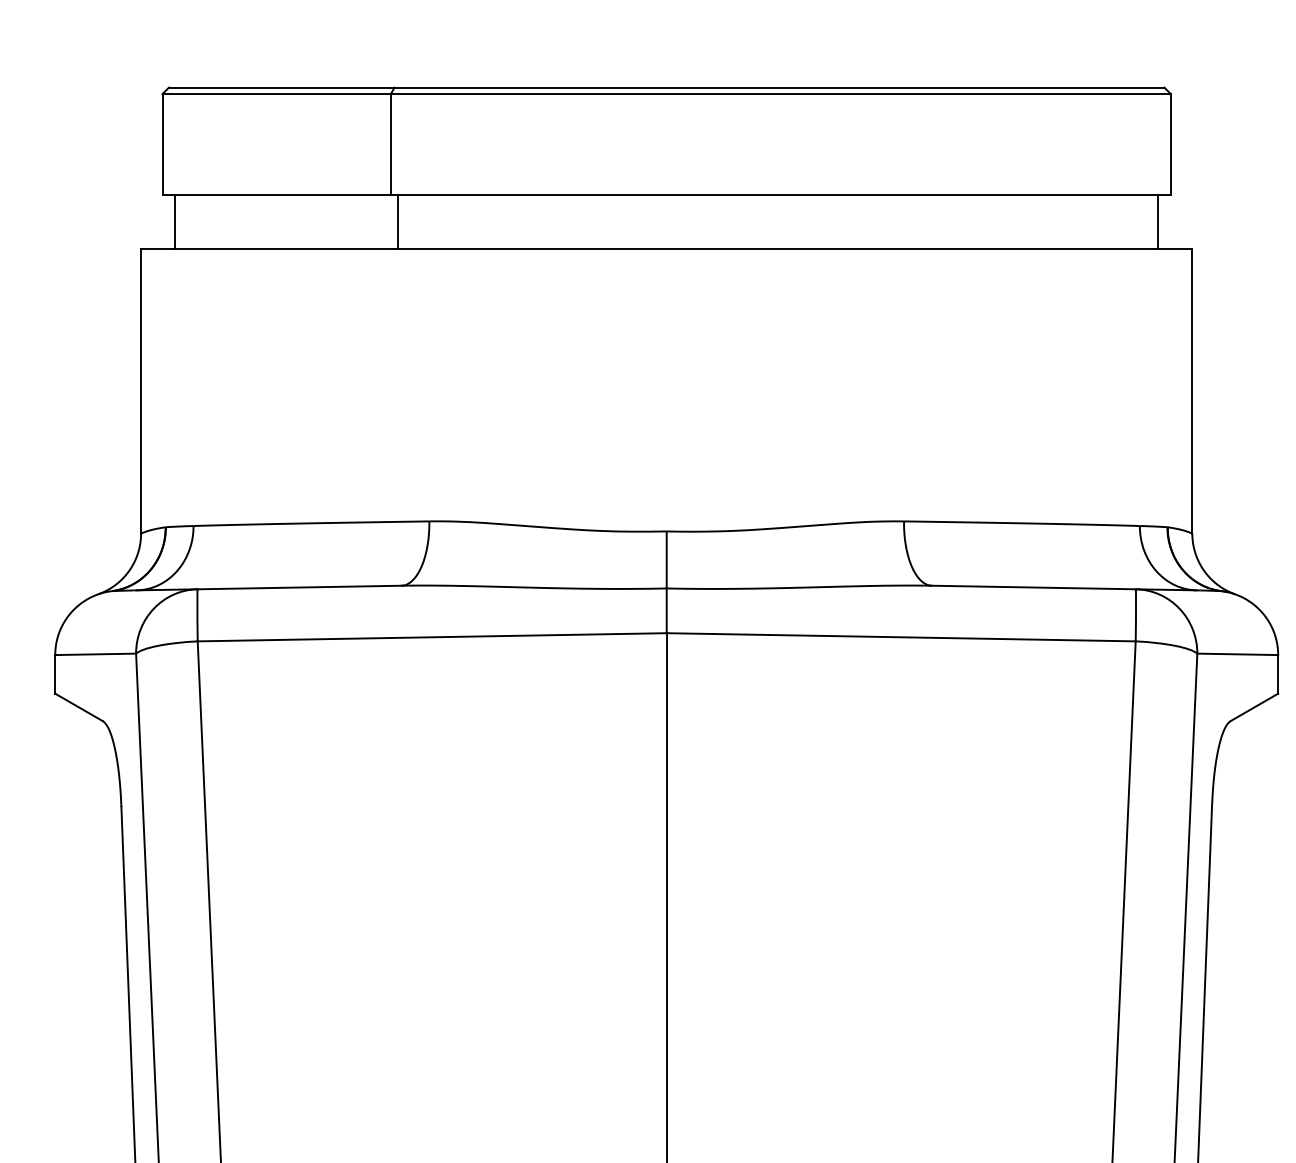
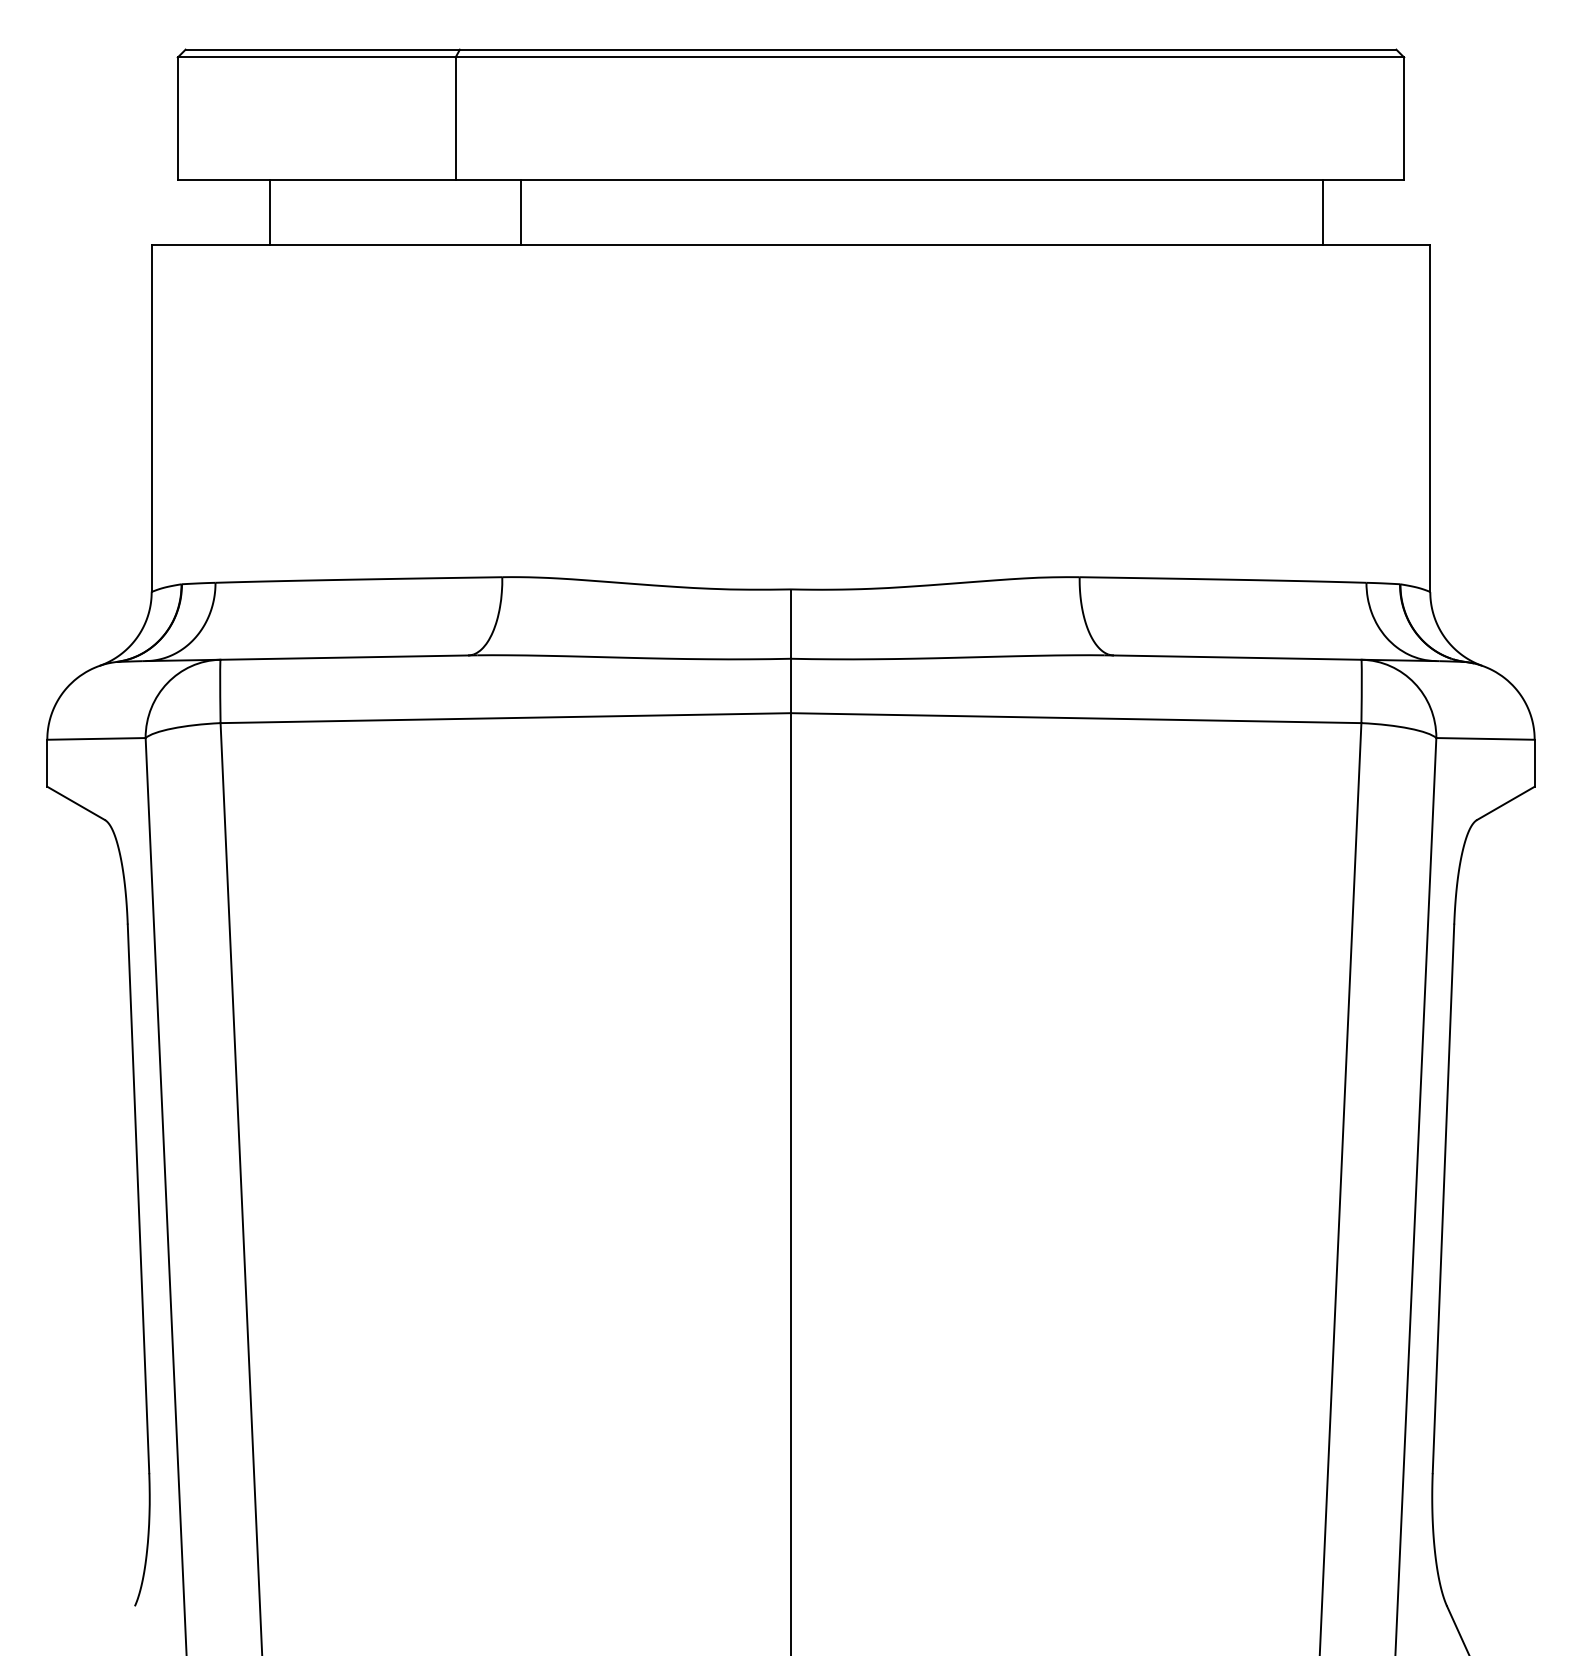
line: (175, 221) -> (270, 212), moved
line: (398, 221) -> (521, 212), moved
line: (1157, 221) -> (1322, 212), moved

